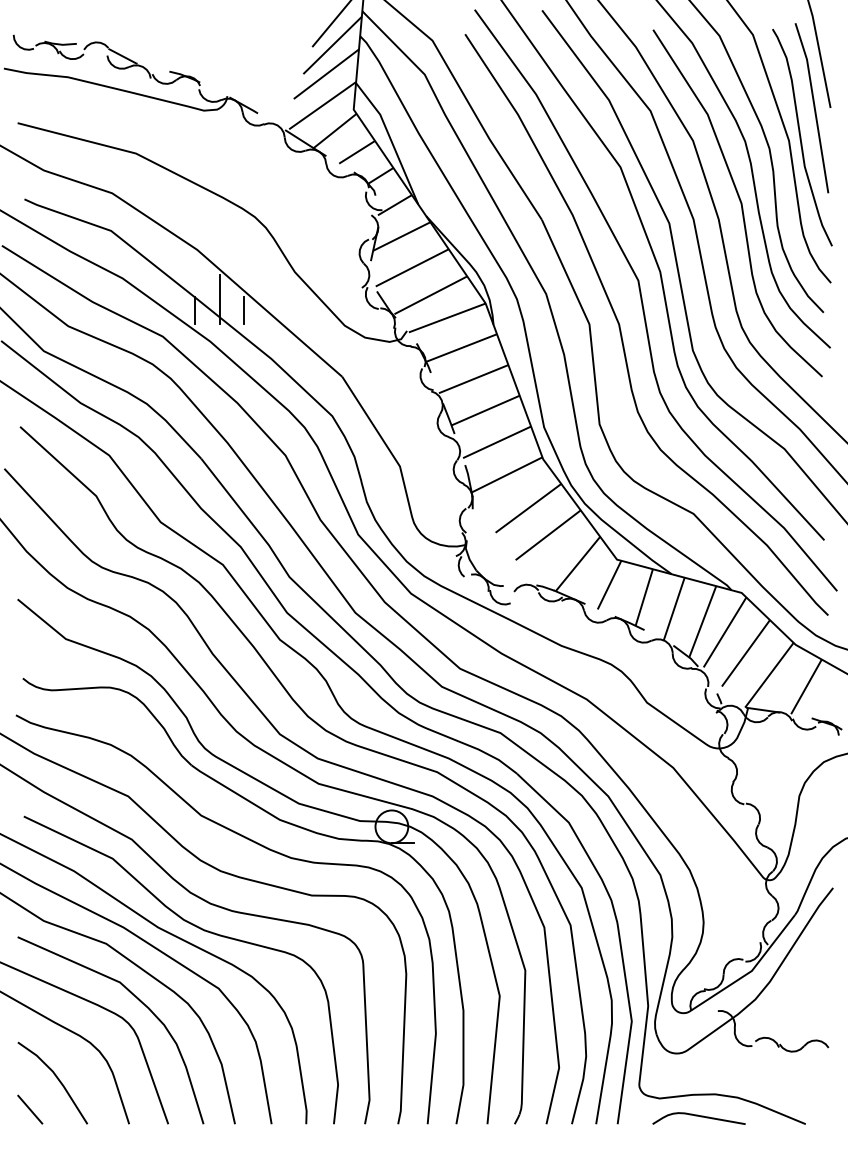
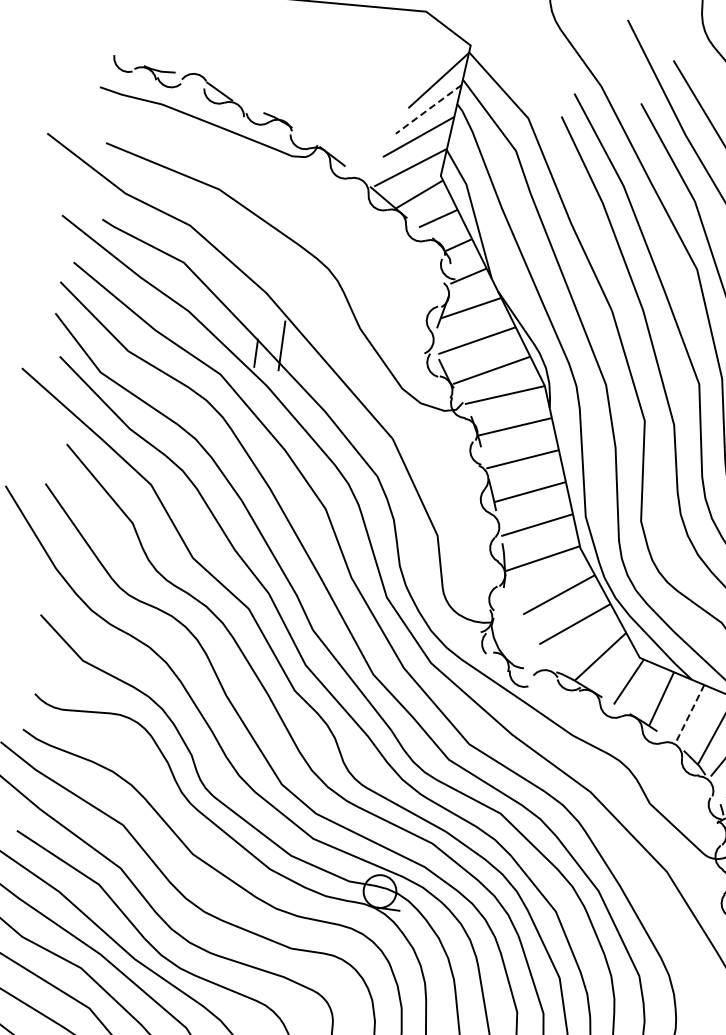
line: (332, 45) -> (428, 109), solid -> dashed
line: (244, 310) -> (305, 359), removed
line: (674, 609) -> (689, 715), solid -> dashed

